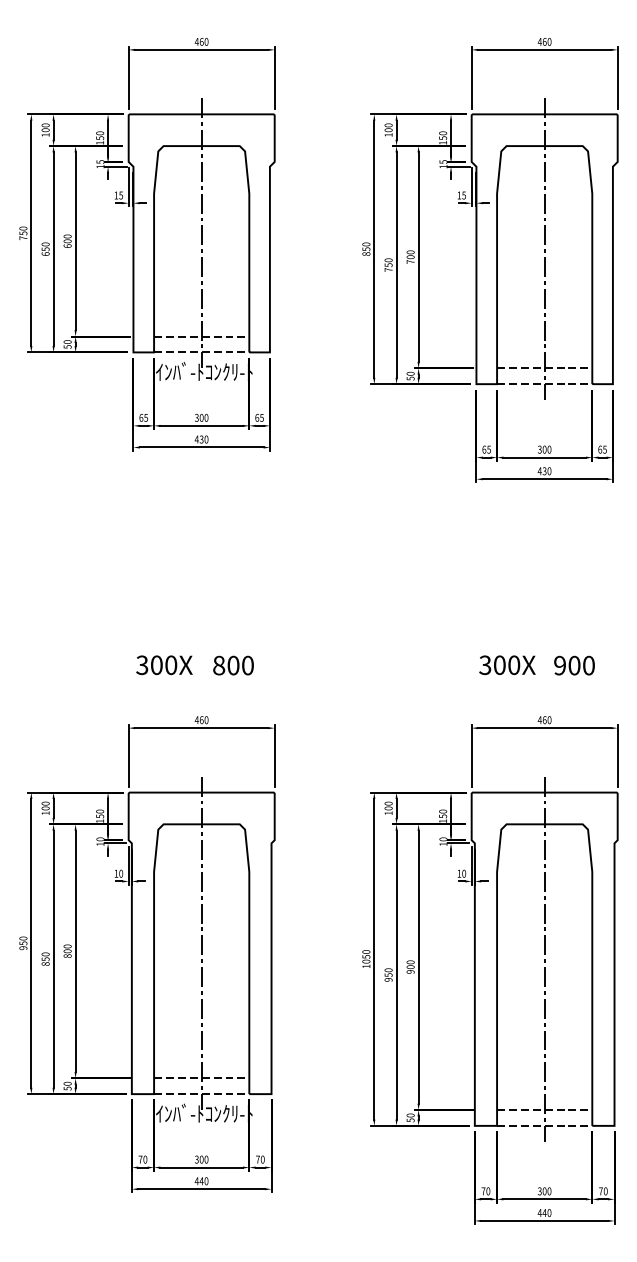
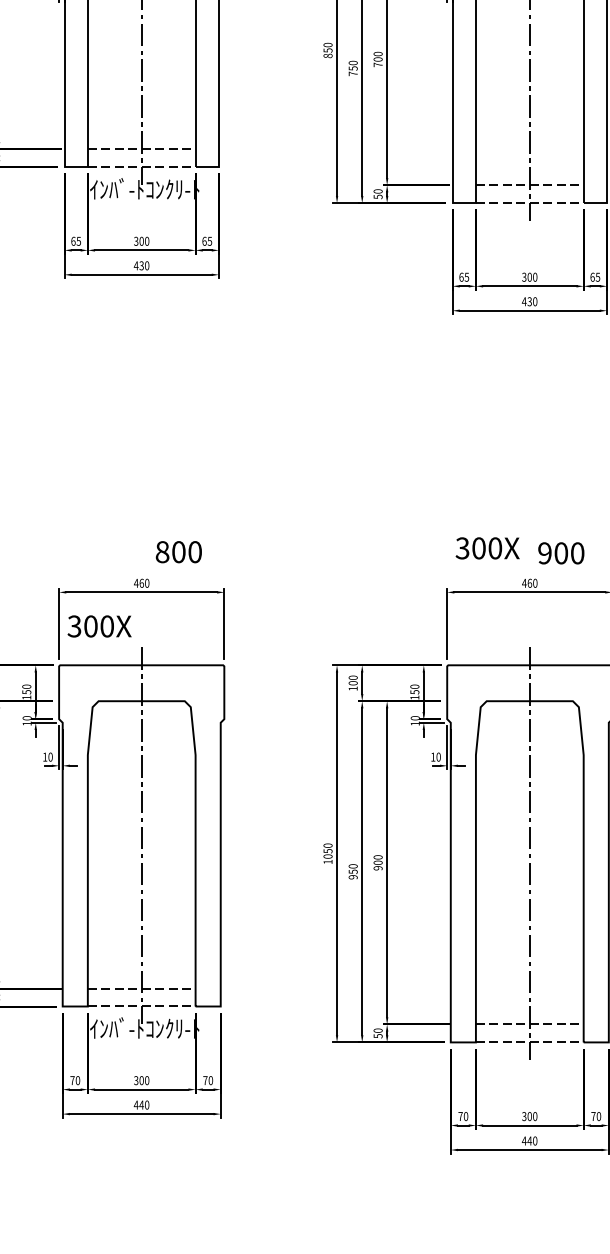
text: (164, 665) -> (99, 626), moved
text: (233, 665) -> (178, 552), moved
text: (507, 665) -> (487, 548), moved
text: (574, 665) -> (561, 553), moved

